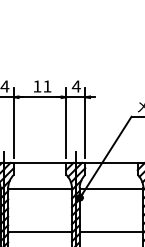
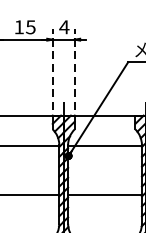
text: (47, 86) -> (30, 27), 11 -> 15
line: (66, 122) -> (52, 68), solid -> dashed
line: (85, 122) -> (74, 68), solid -> dashed

